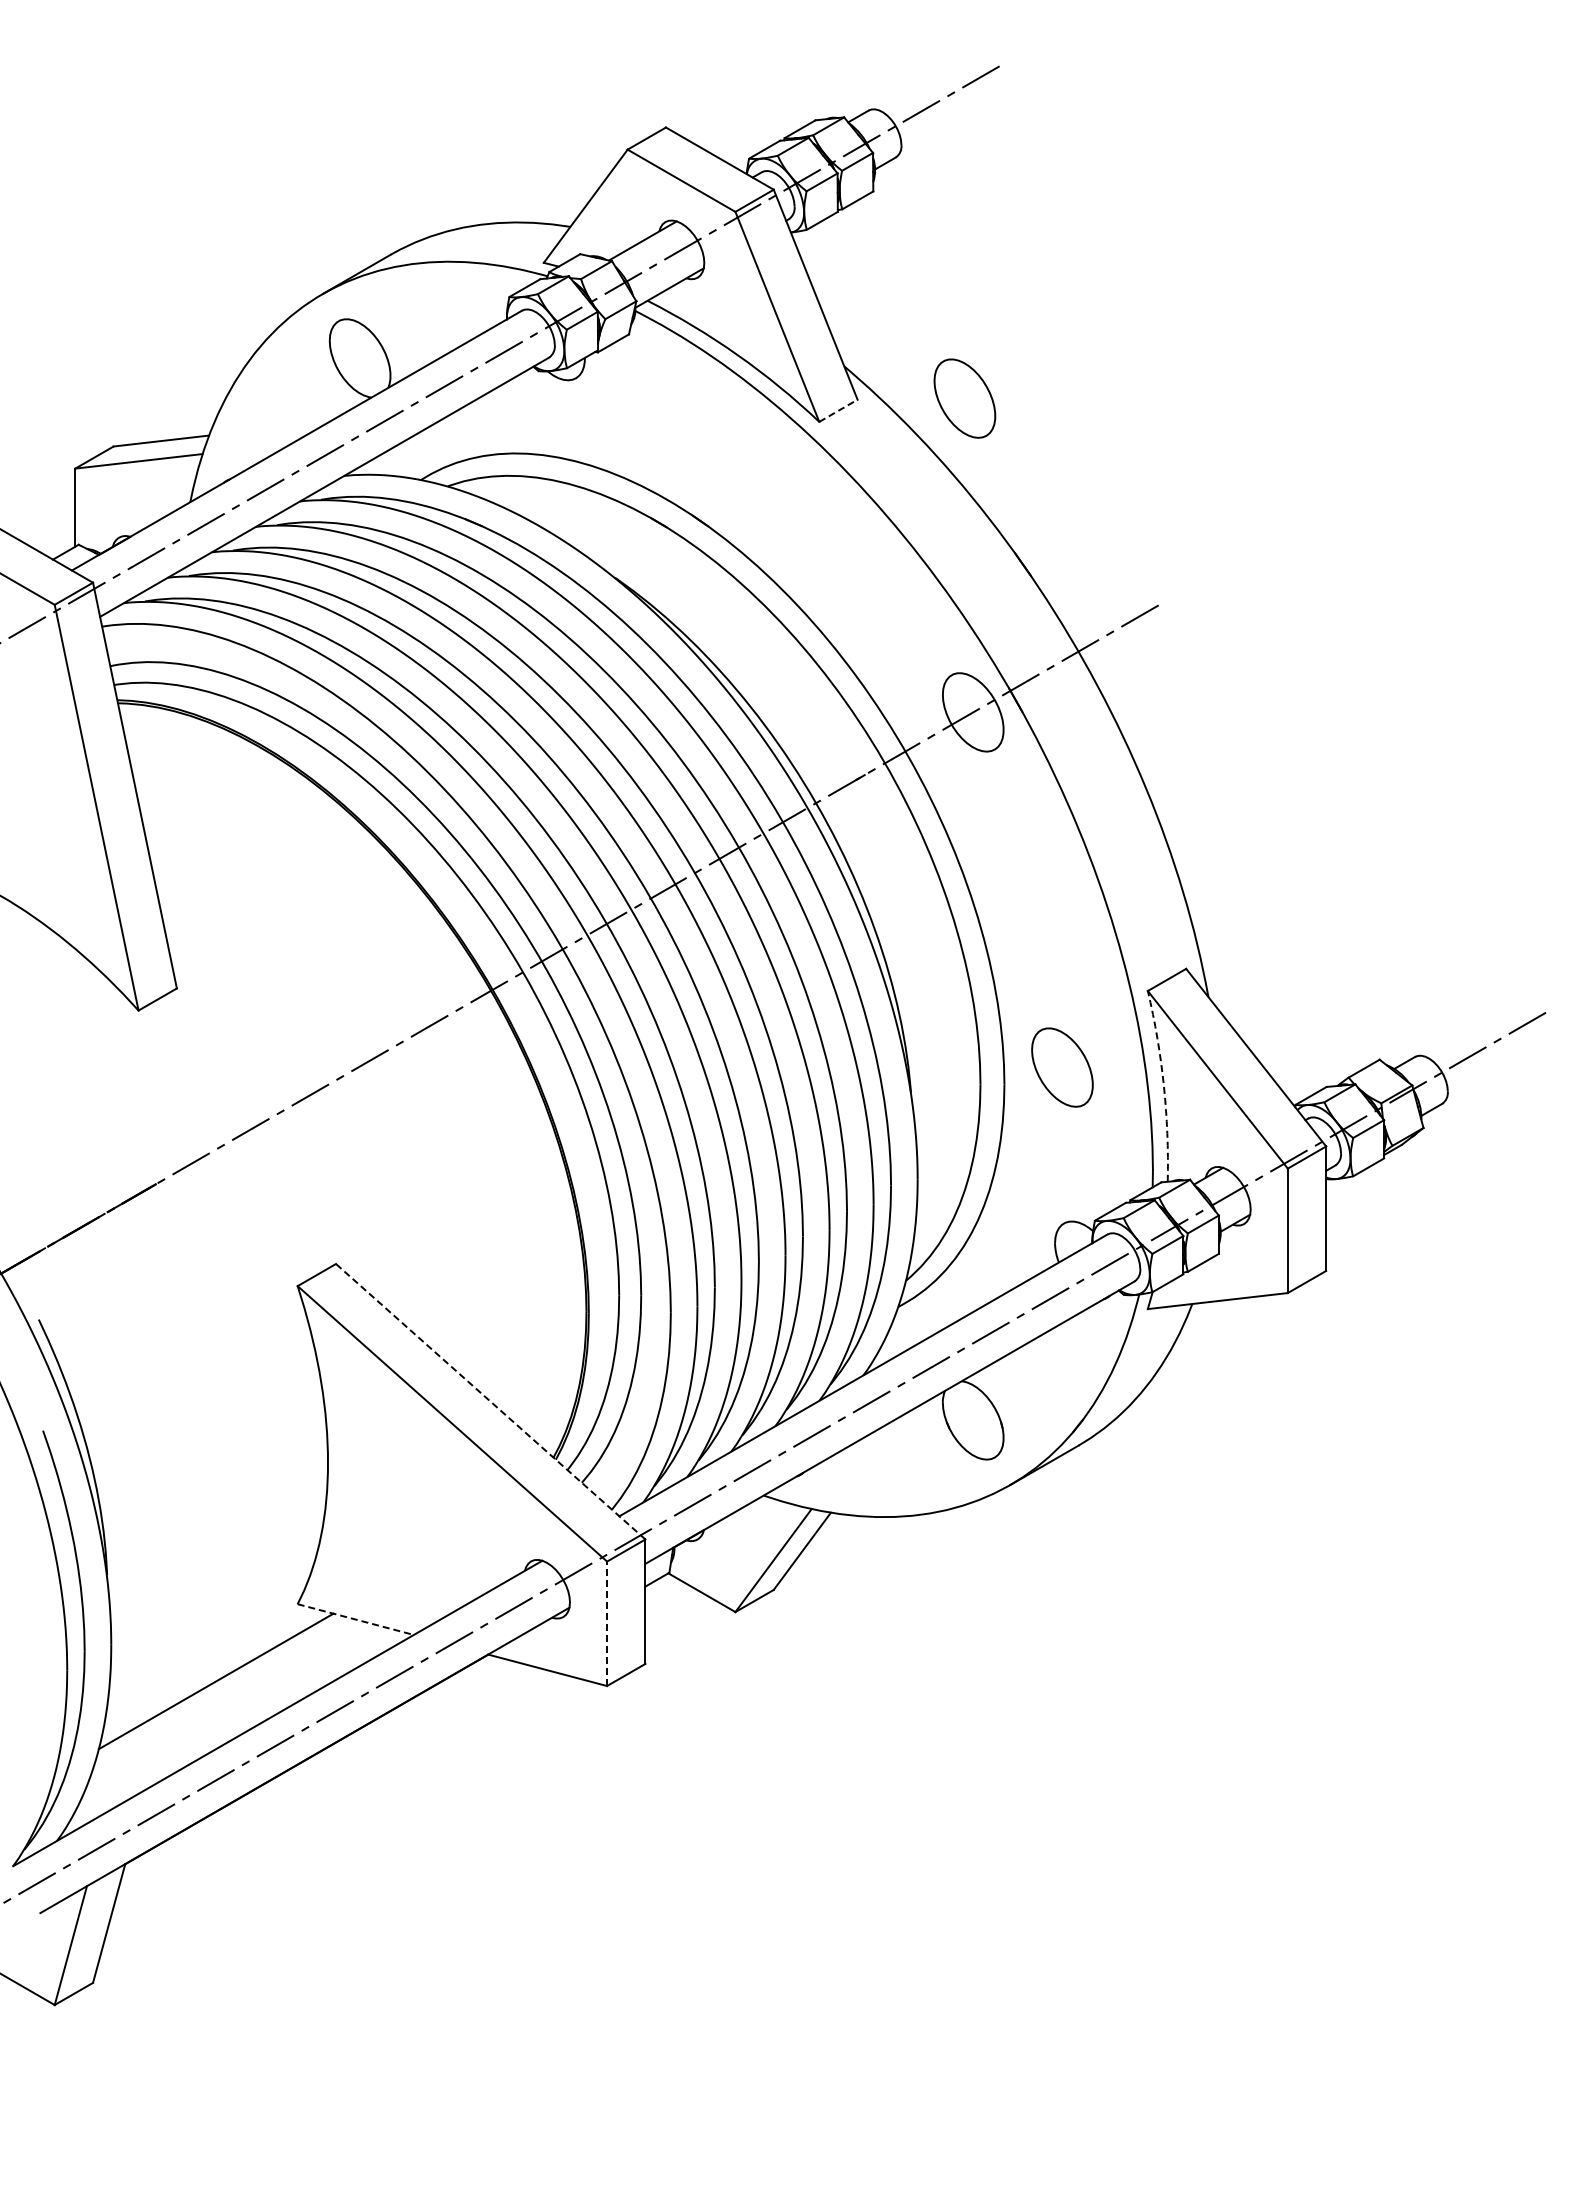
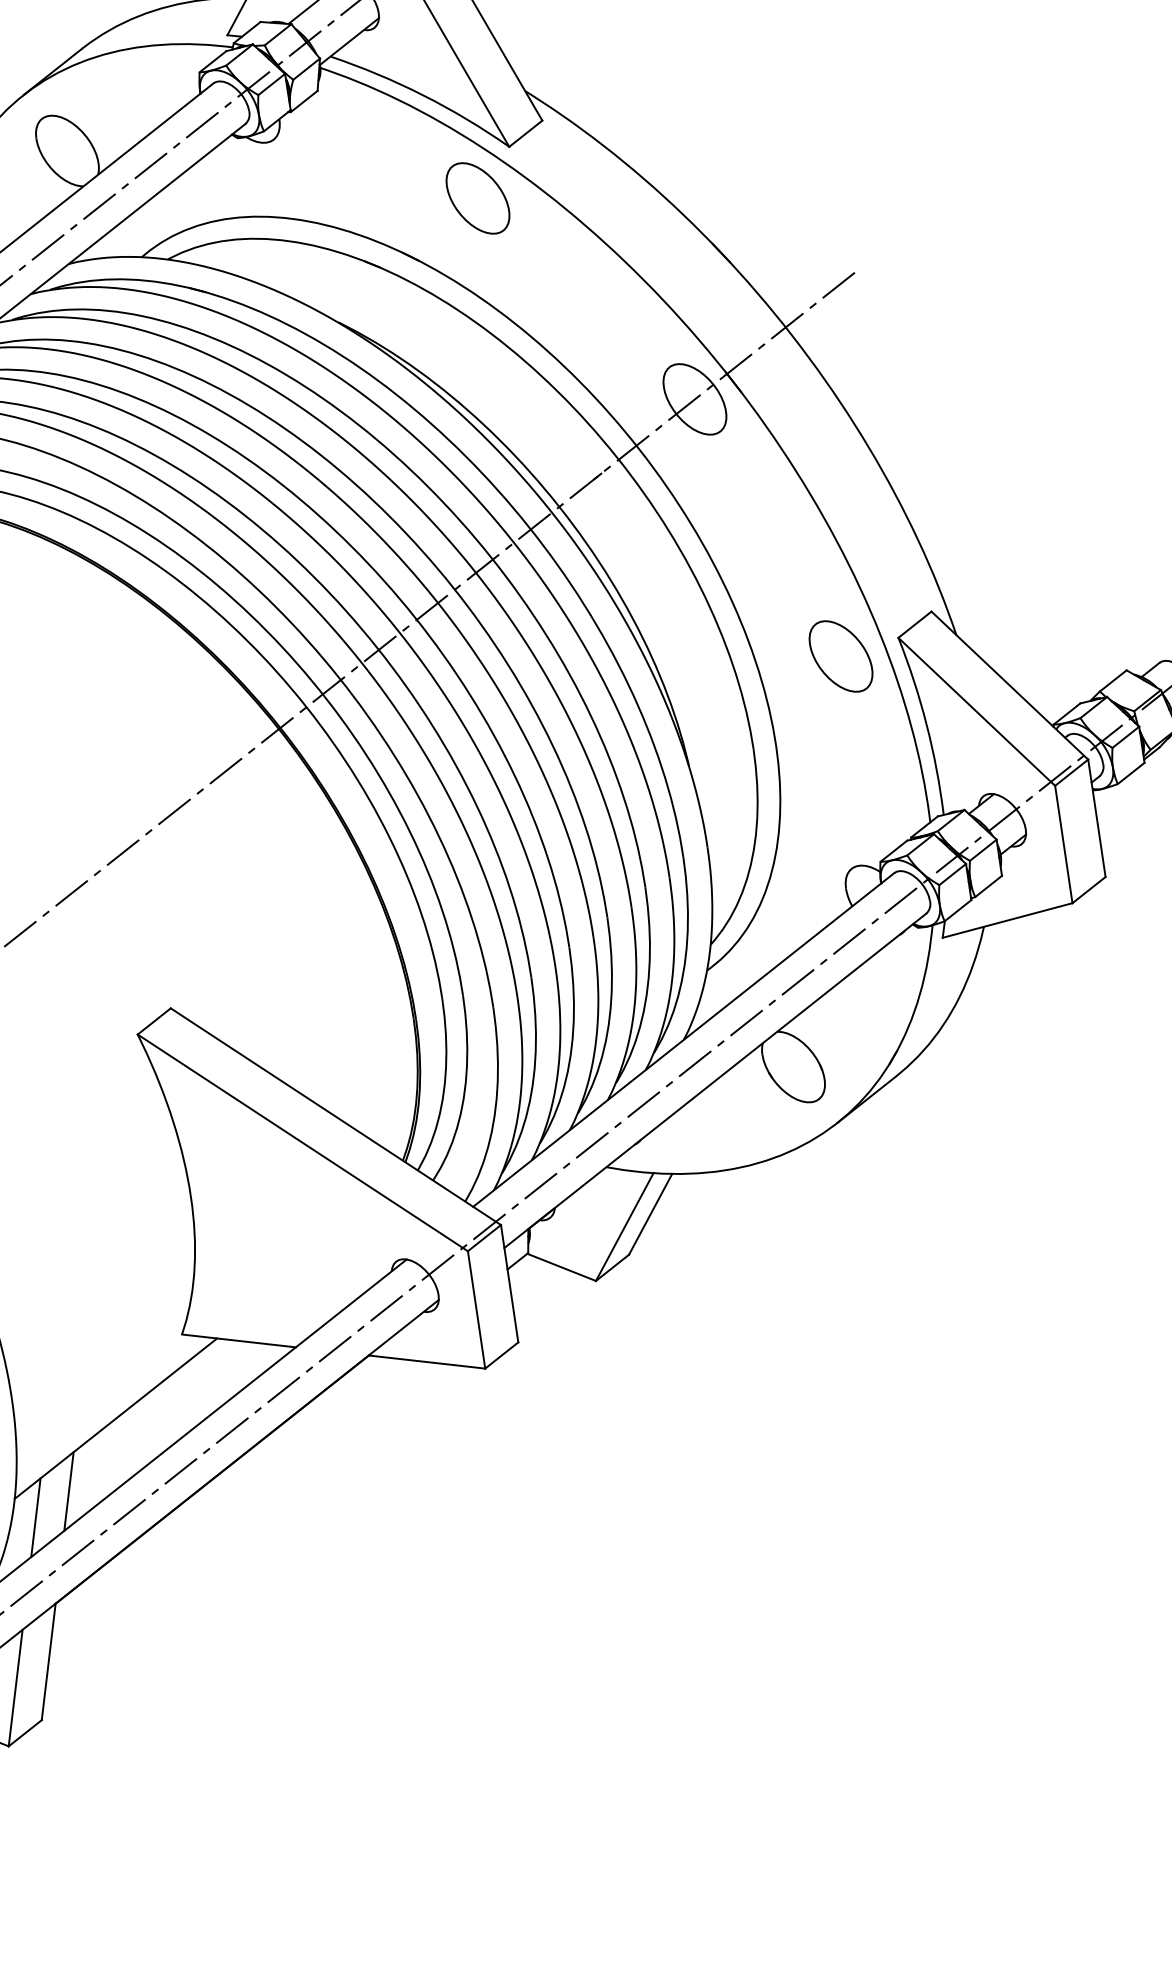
part: (964, 398) -> (477, 198), moved
line: (838, 410) -> (525, 133), dashed -> solid
part: (1062, 1067) -> (841, 656), moved
arc: (1163, 1085) -> (926, 724), dashed -> solid
line: (490, 1401) -> (335, 1116), dashed -> solid
line: (356, 1619) -> (239, 1340), dashed -> solid
line: (607, 1623) -> (476, 1309), dashed -> solid
line: (156, 1749) -> (69, 1491), added
line: (117, 1771) -> (35, 1517), added

